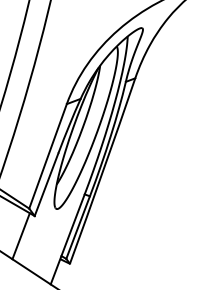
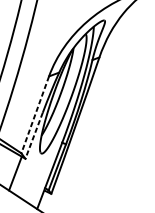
line: (48, 156) -> (35, 114), solid -> dashed
line: (46, 185) -> (34, 136), solid -> dashed

